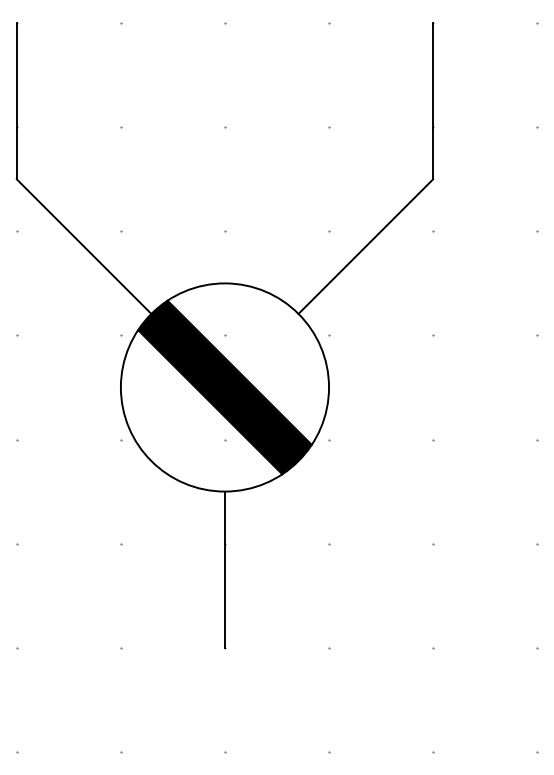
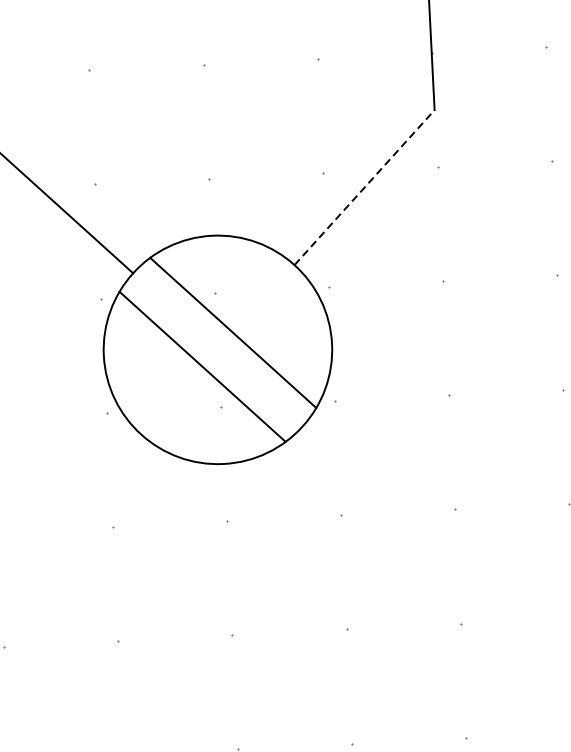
line: (366, 246) -> (365, 187), solid -> dashed
fill: (224, 387) -> (217, 349), removed
line: (224, 569) -> (227, 549), removed

